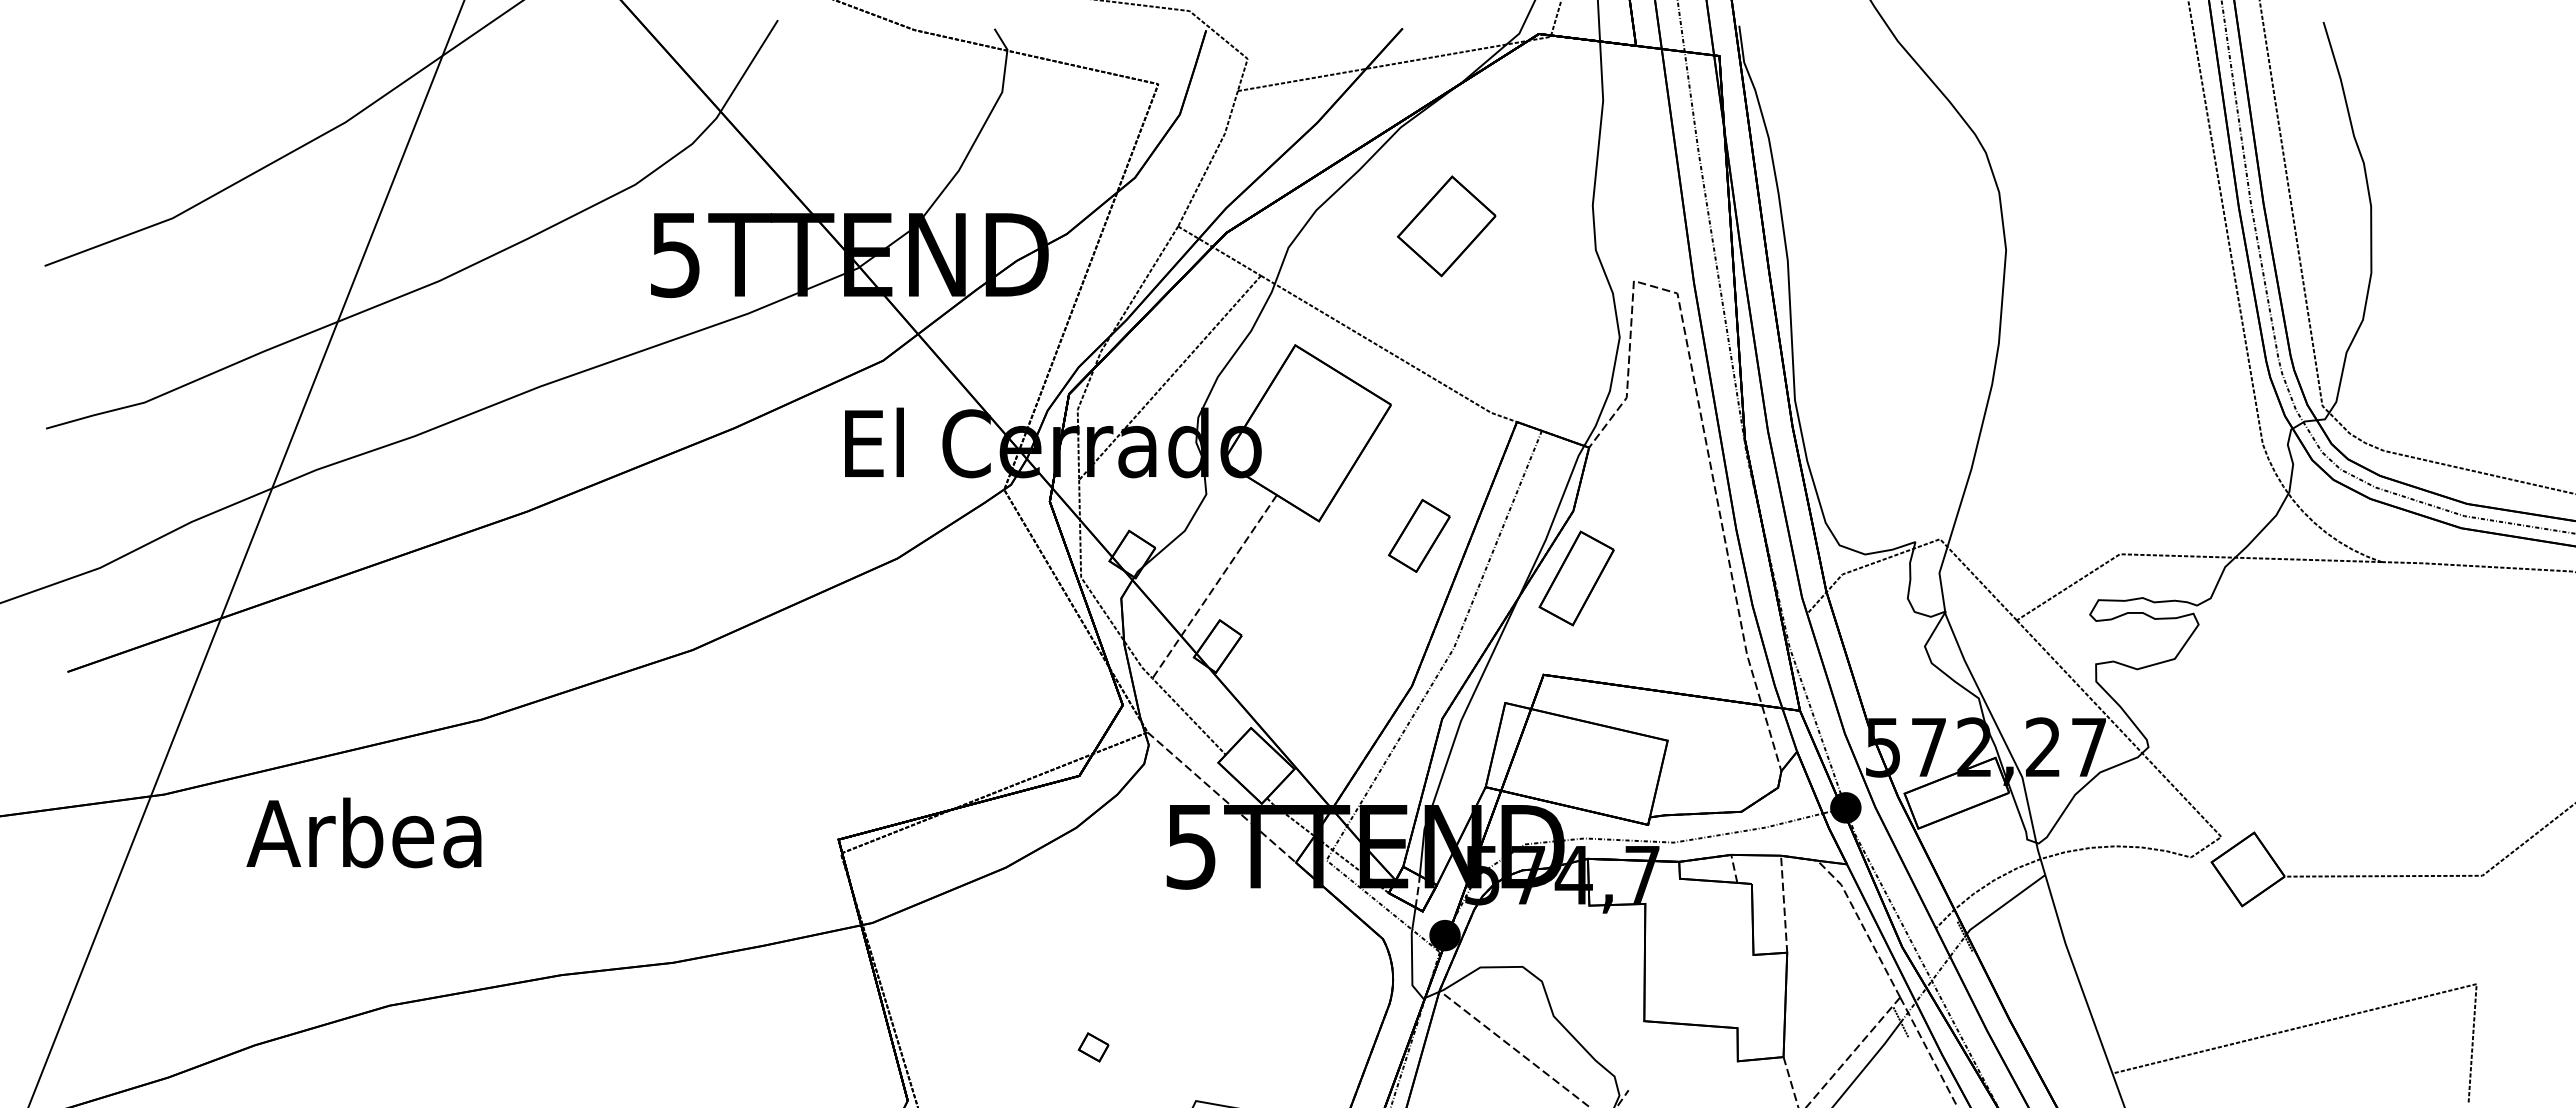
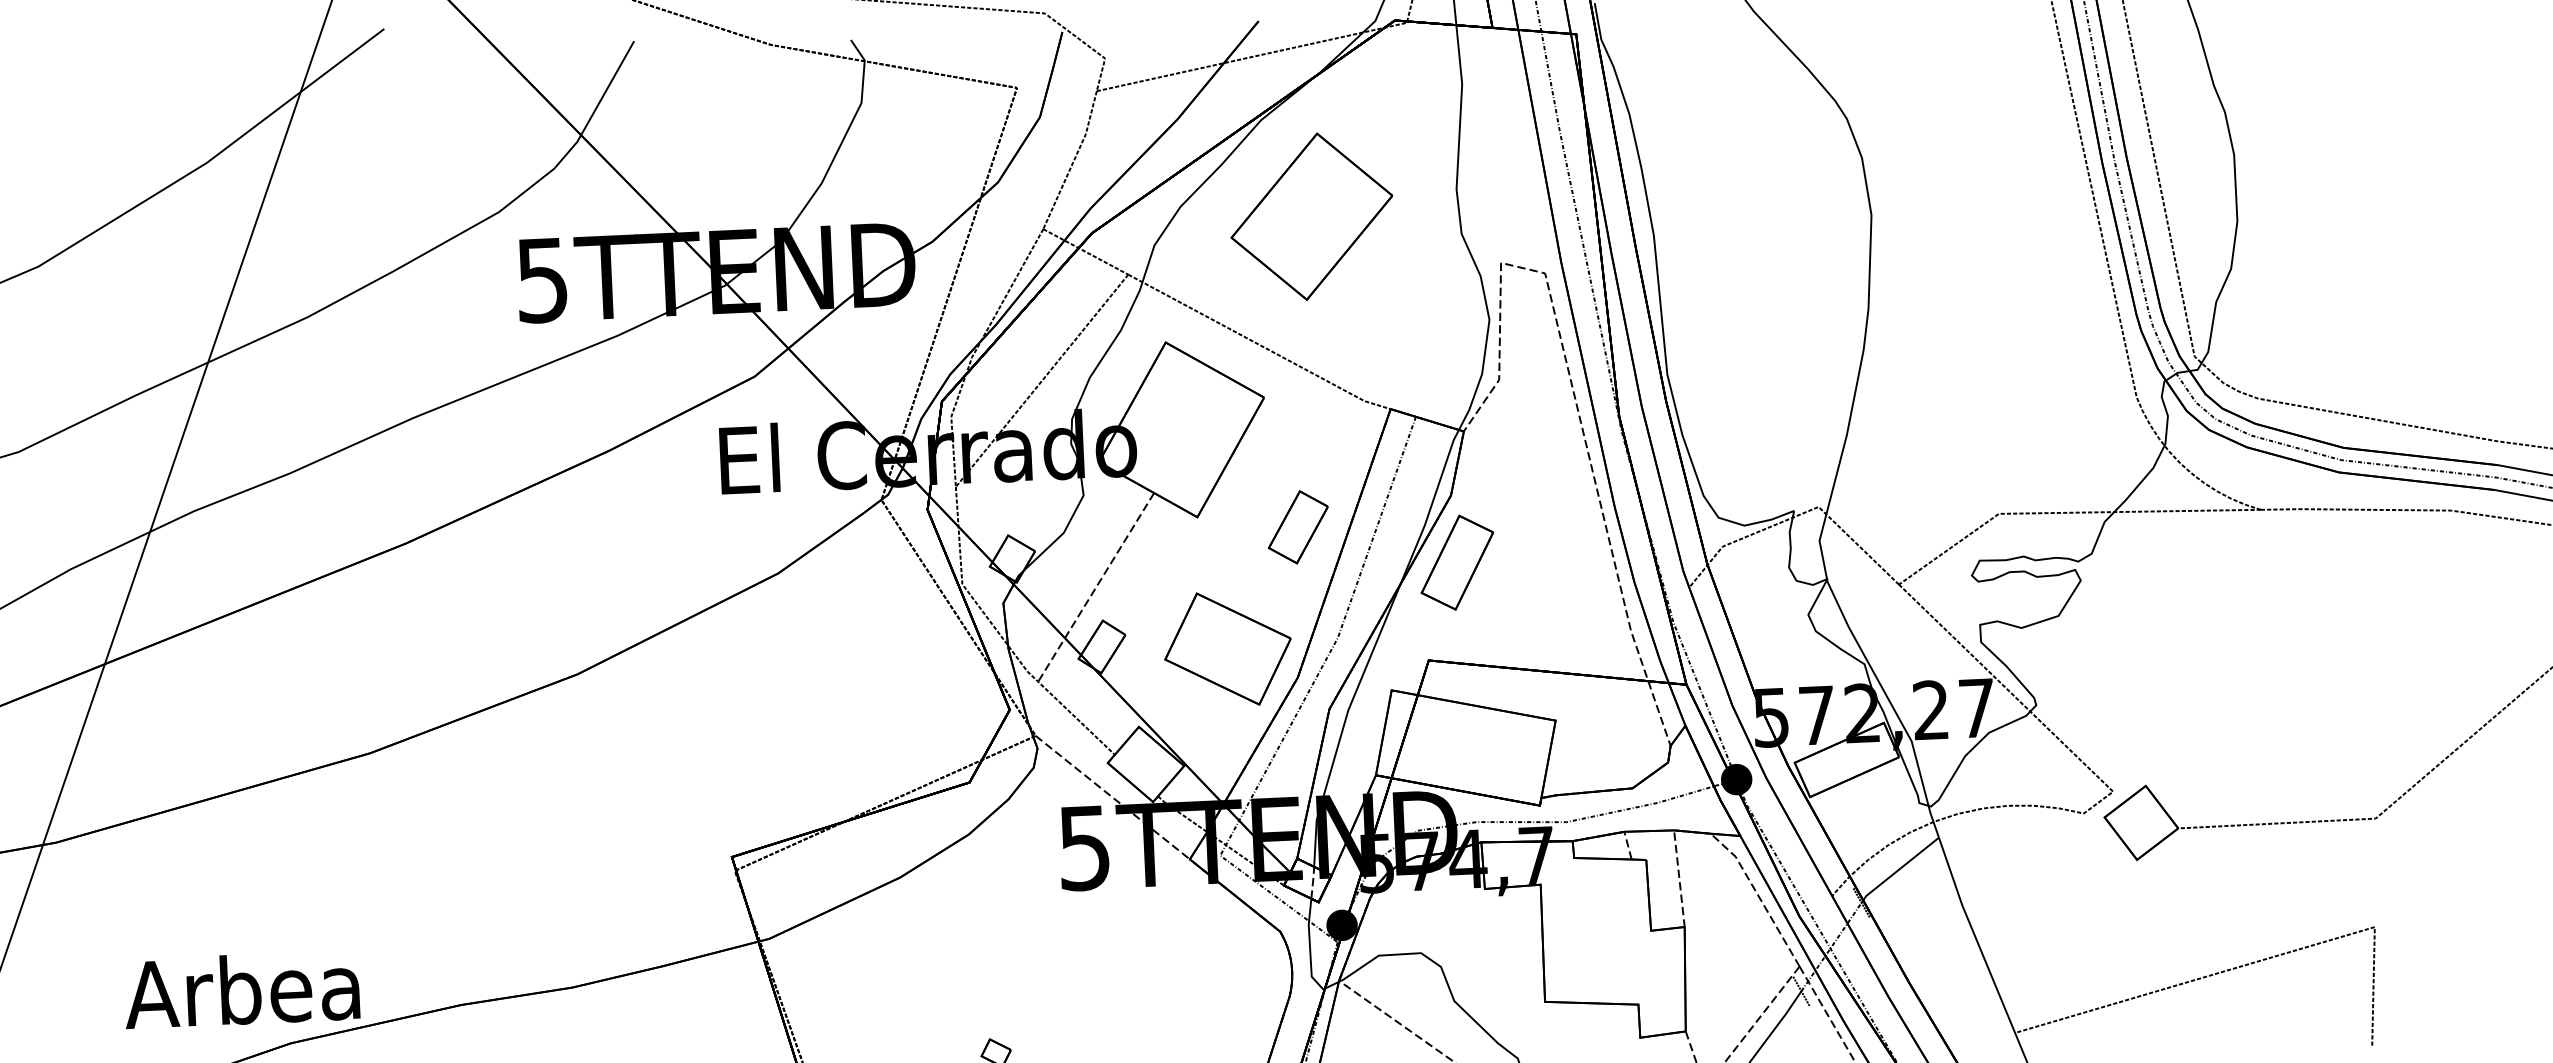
part: (1446, 226) -> (1311, 216), size x1.67
part: (1343, 654) -> (1227, 649), added
text: (363, 832) -> (241, 989), moved

